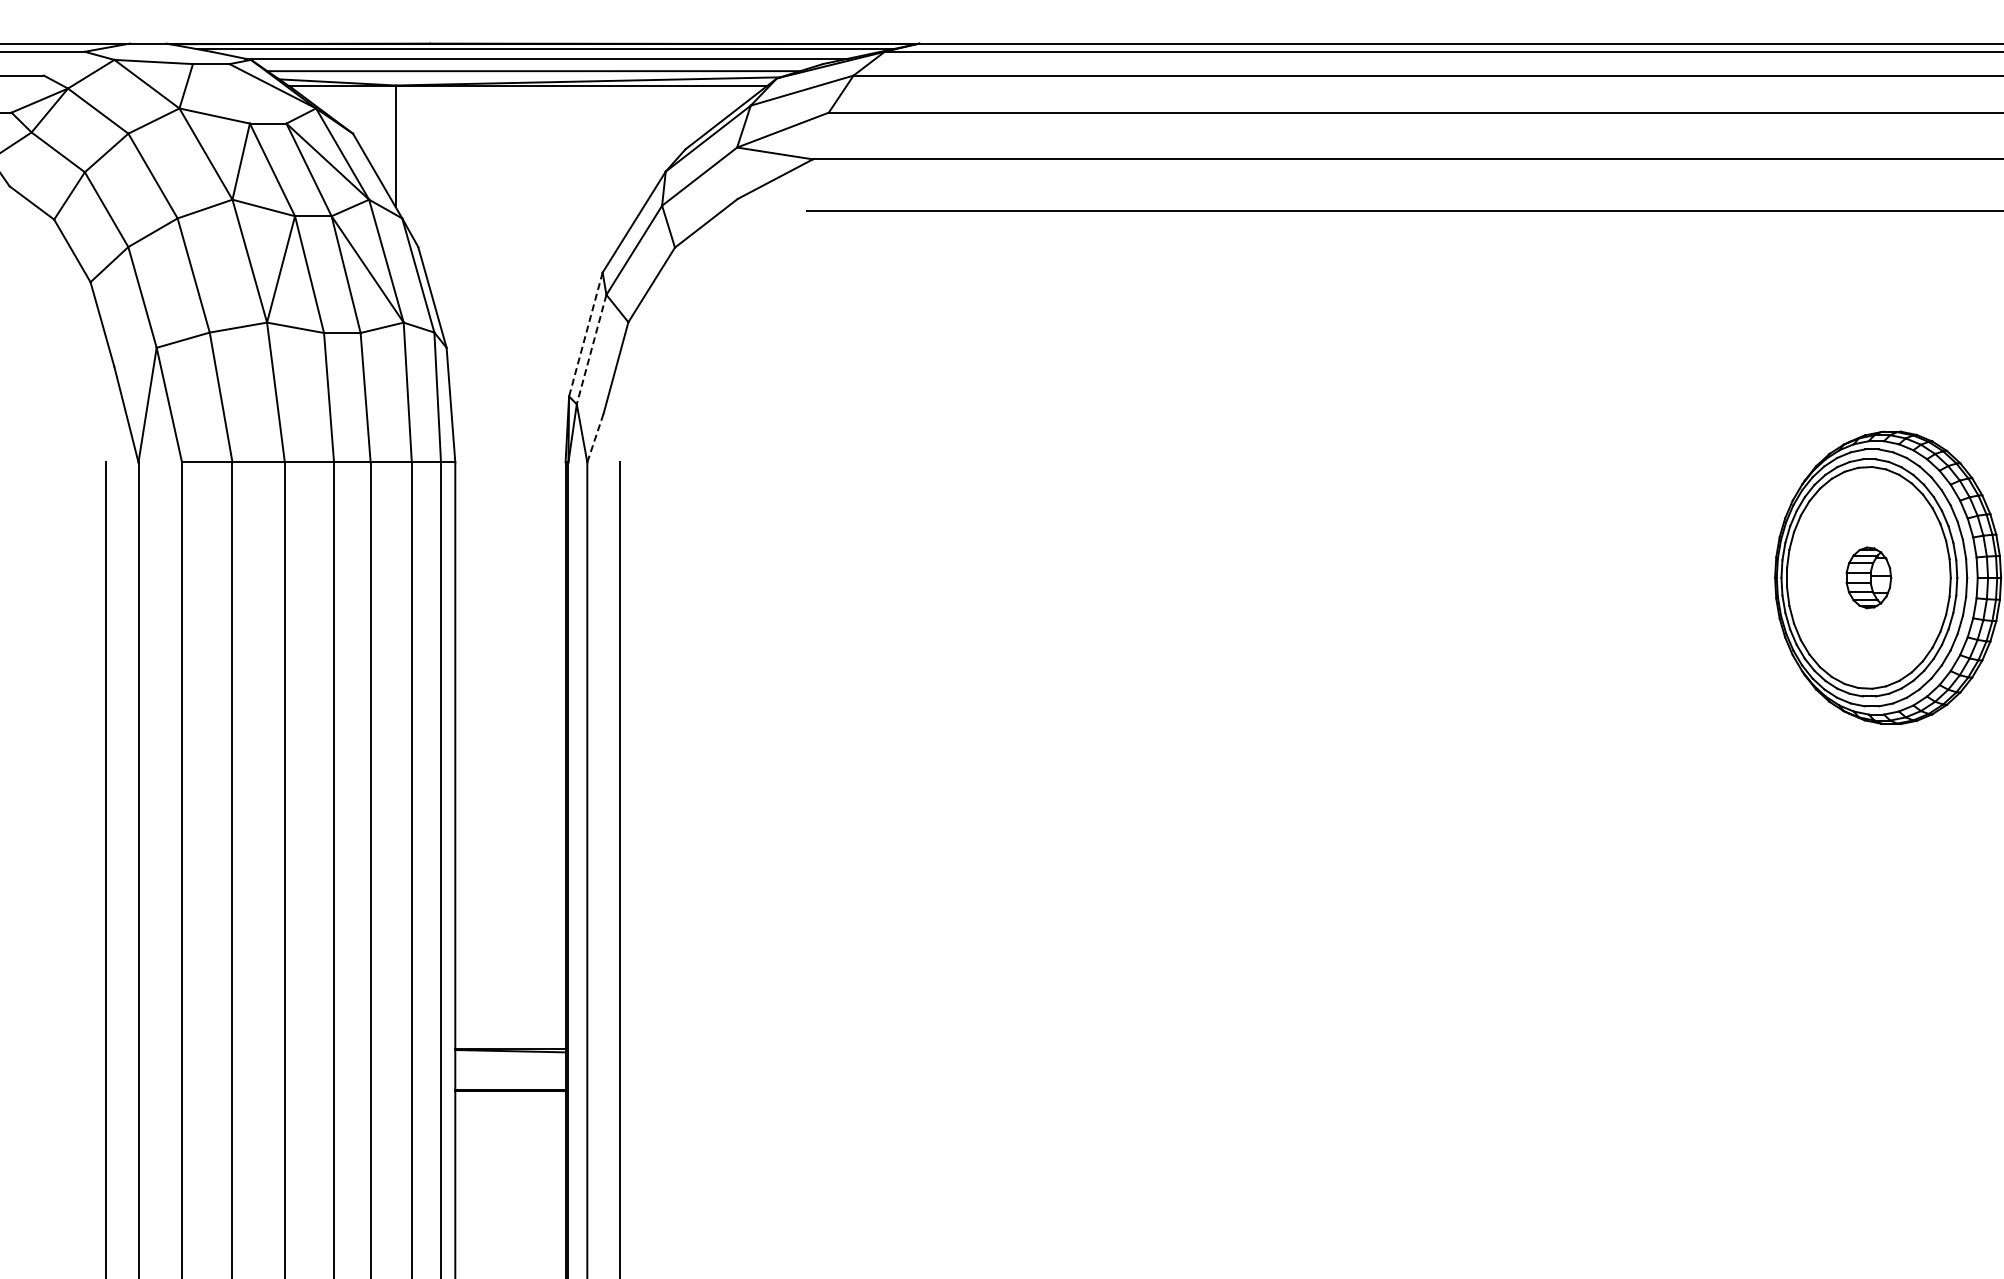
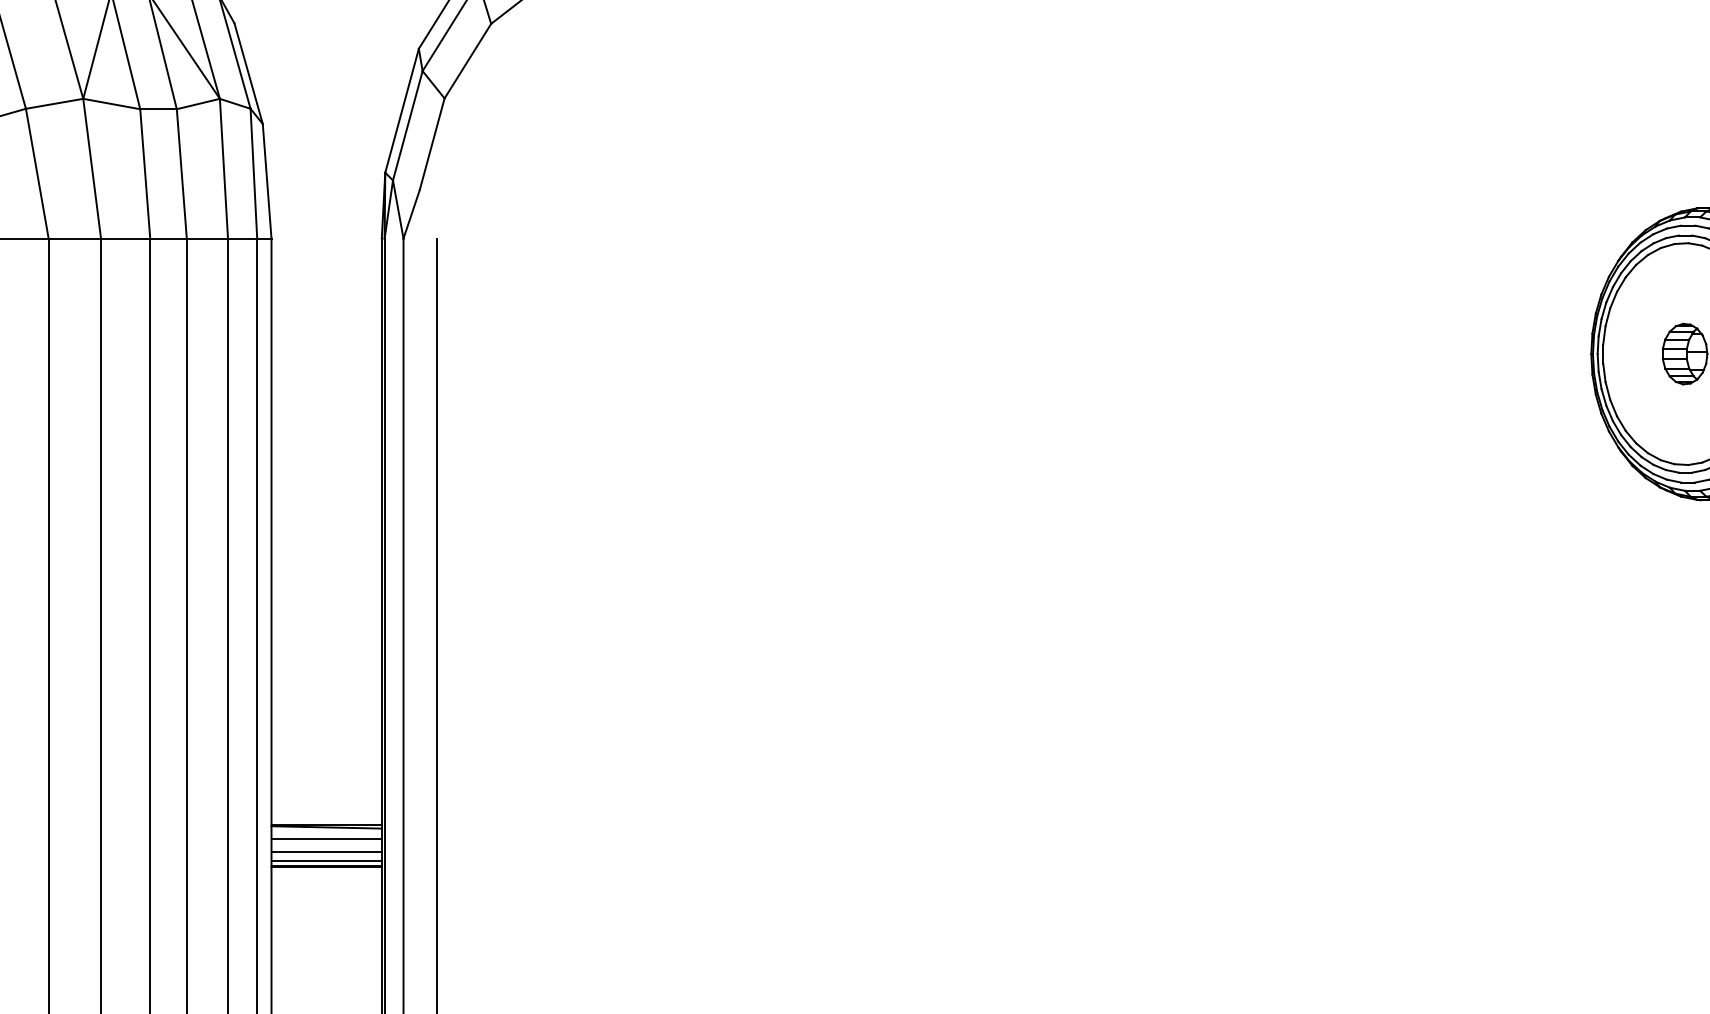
line: (585, 335) -> (401, 111), dashed -> solid
line: (591, 349) -> (407, 125), dashed -> solid
line: (595, 438) -> (411, 214), dashed -> solid
line: (510, 1063) -> (326, 839), added
line: (510, 1075) -> (326, 851), added
line: (510, 1085) -> (326, 861), added

